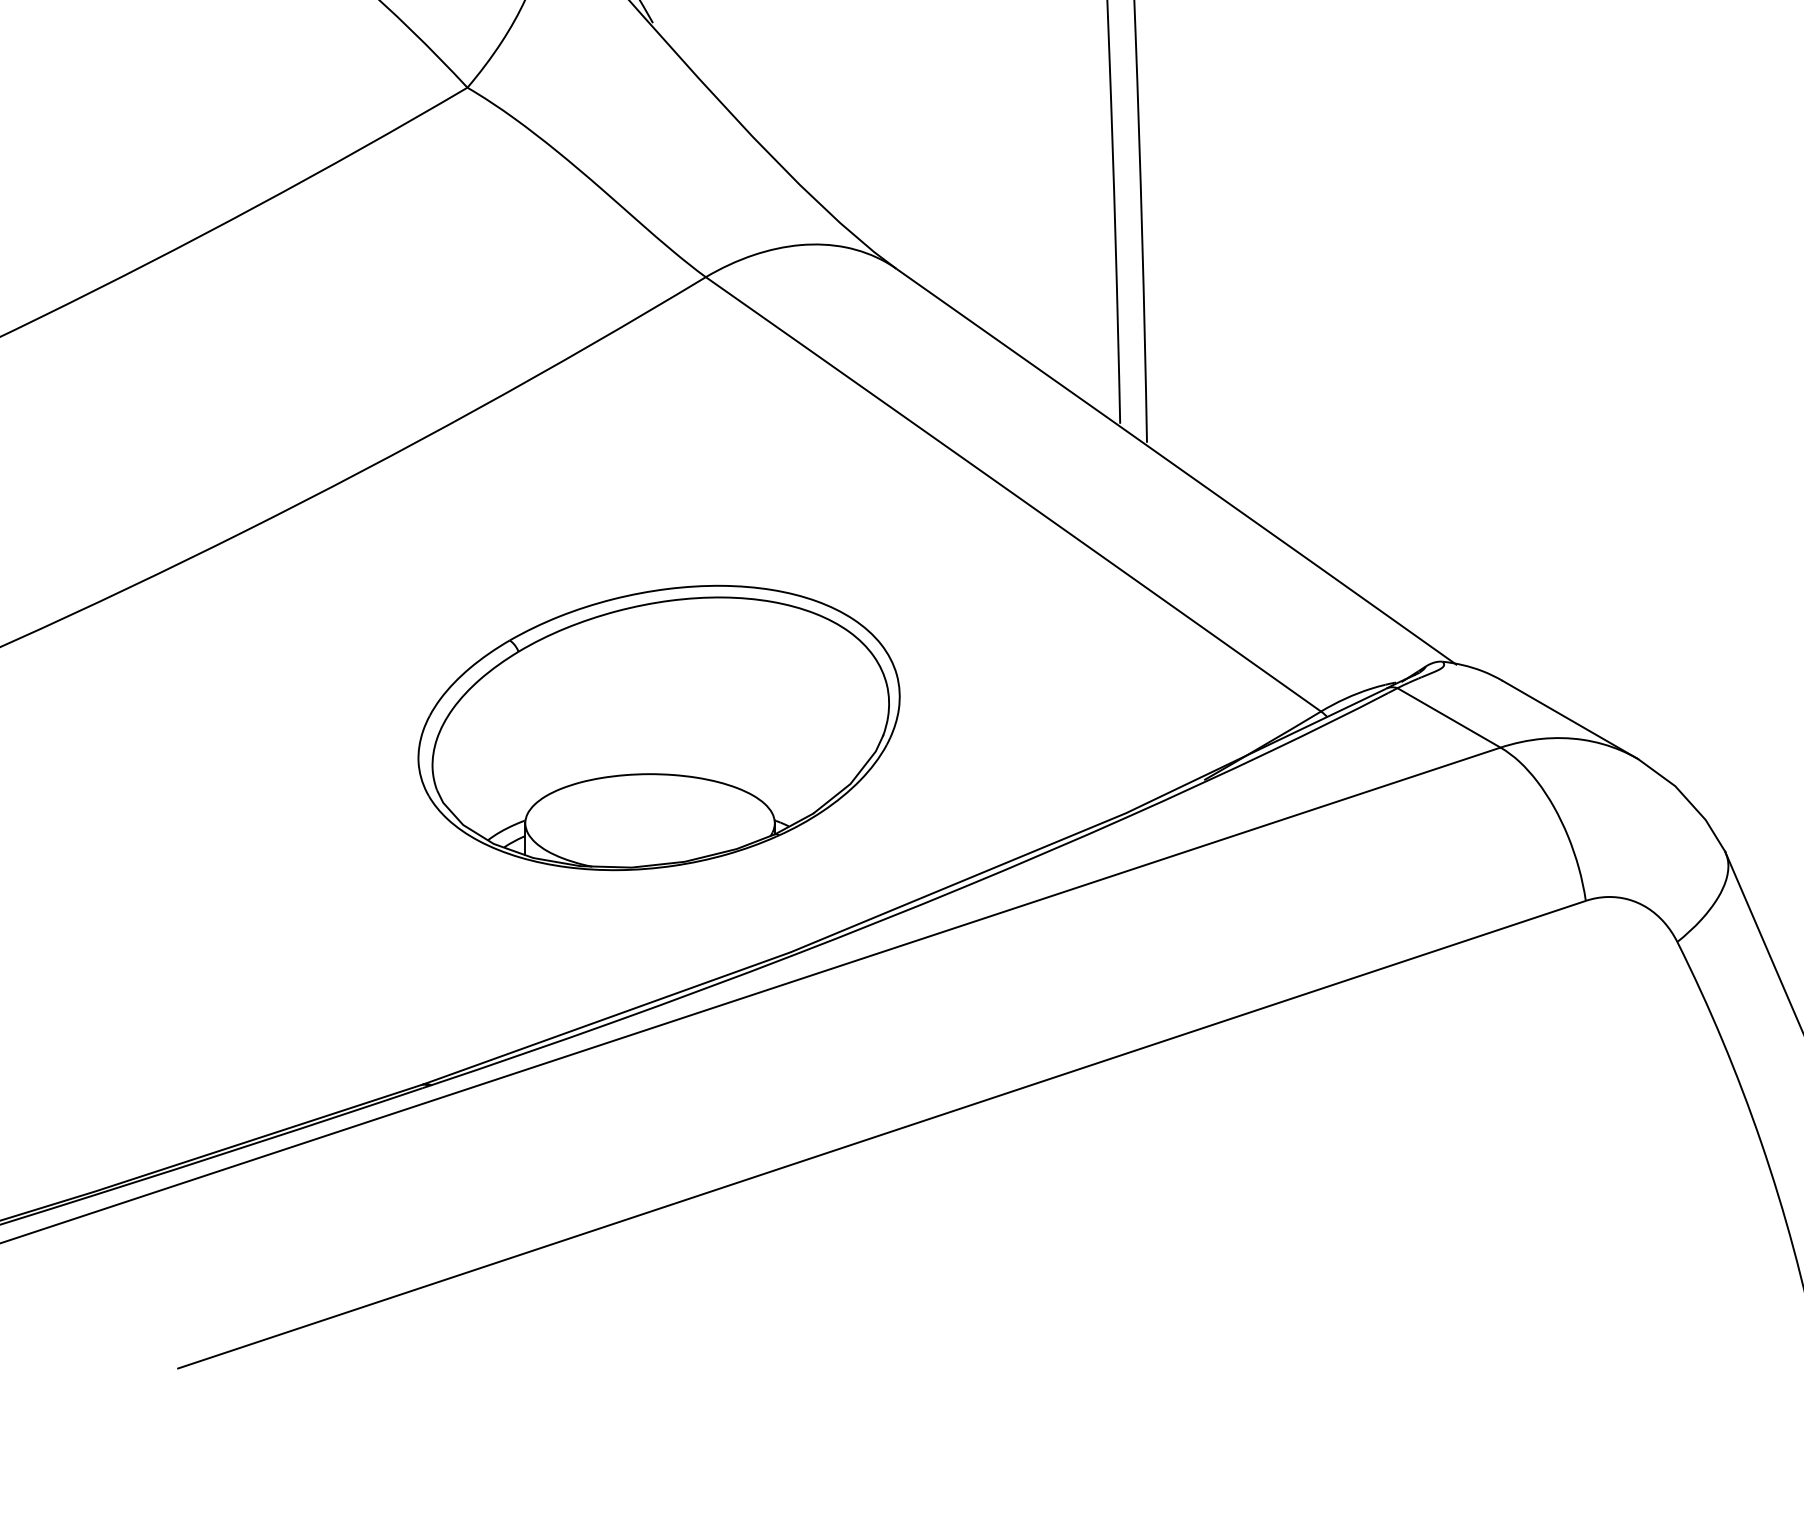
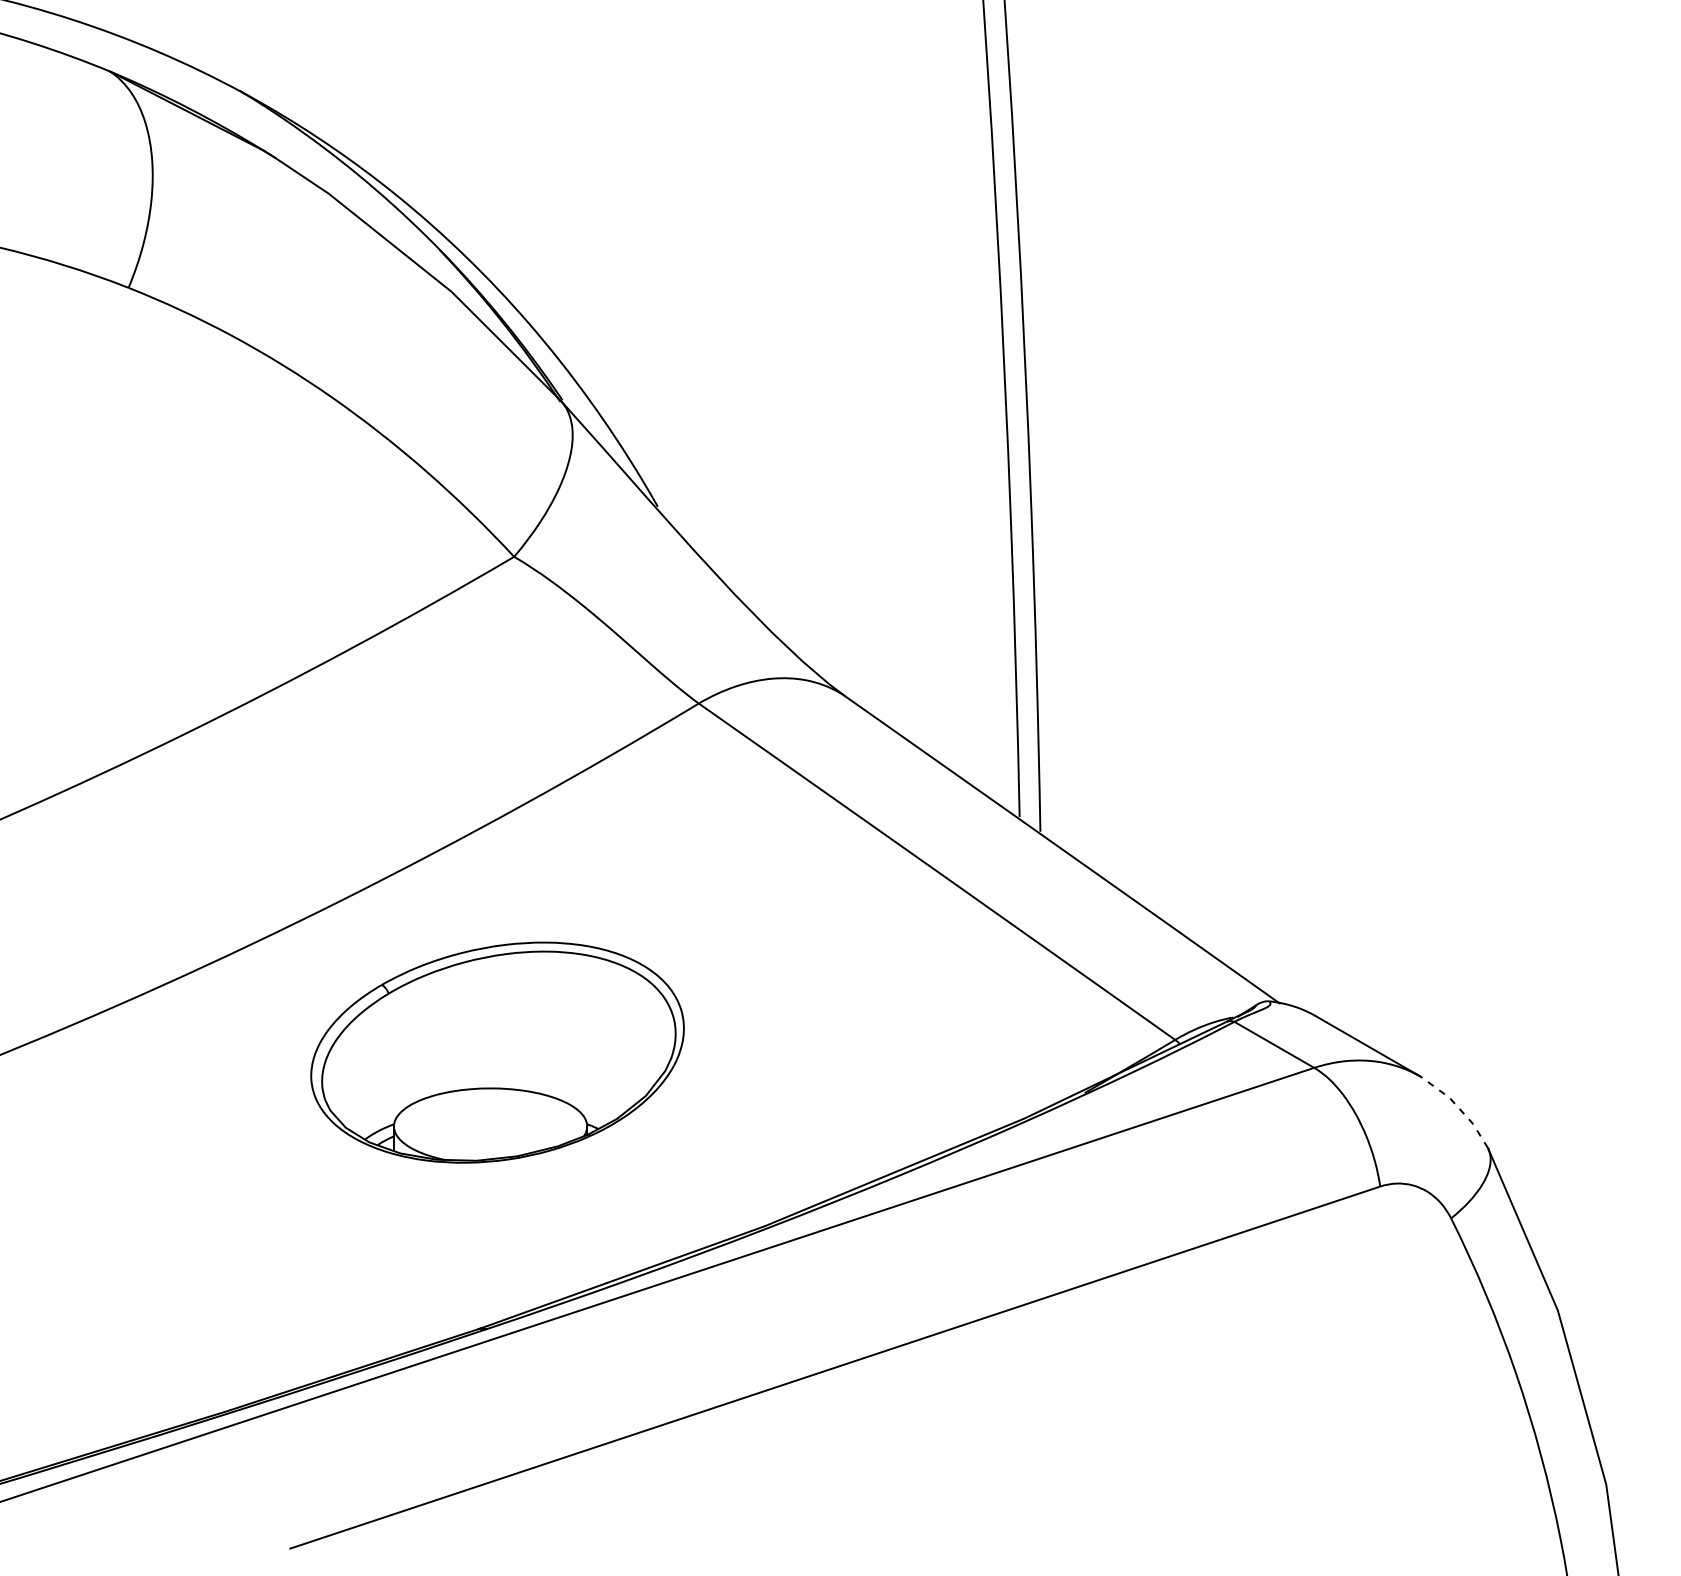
part: (659, 727) -> (497, 1052), moved
line: (1686, 798) -> (1458, 1107), solid -> dashed

